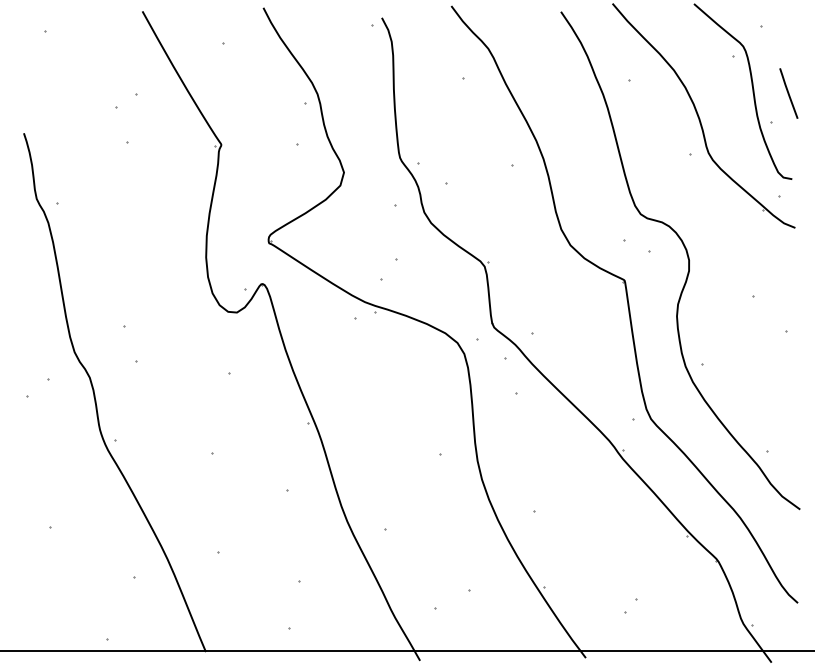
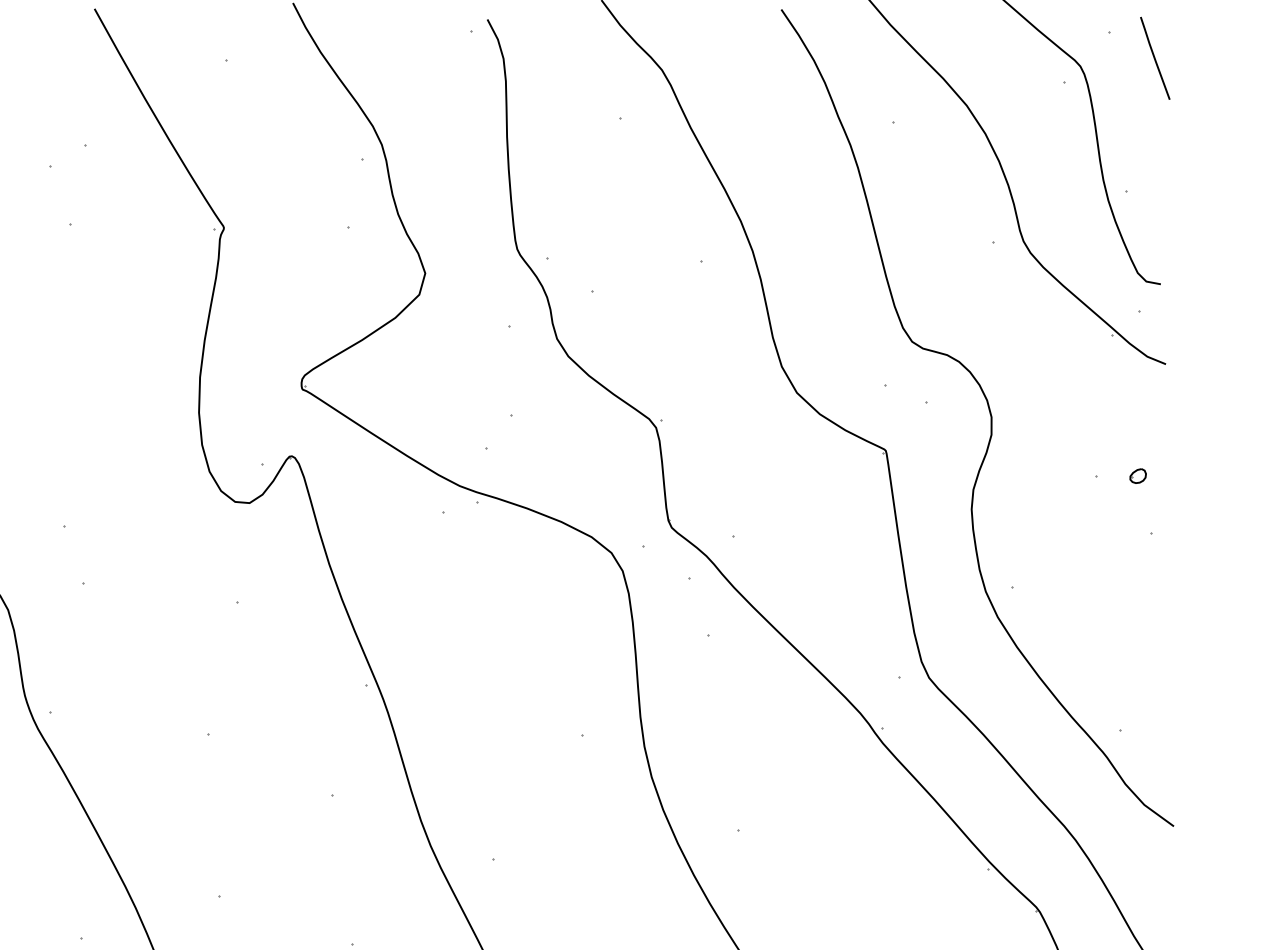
line: (788, 93) -> (1154, 58), moved
part: (778, 296) -> (1138, 476), added

